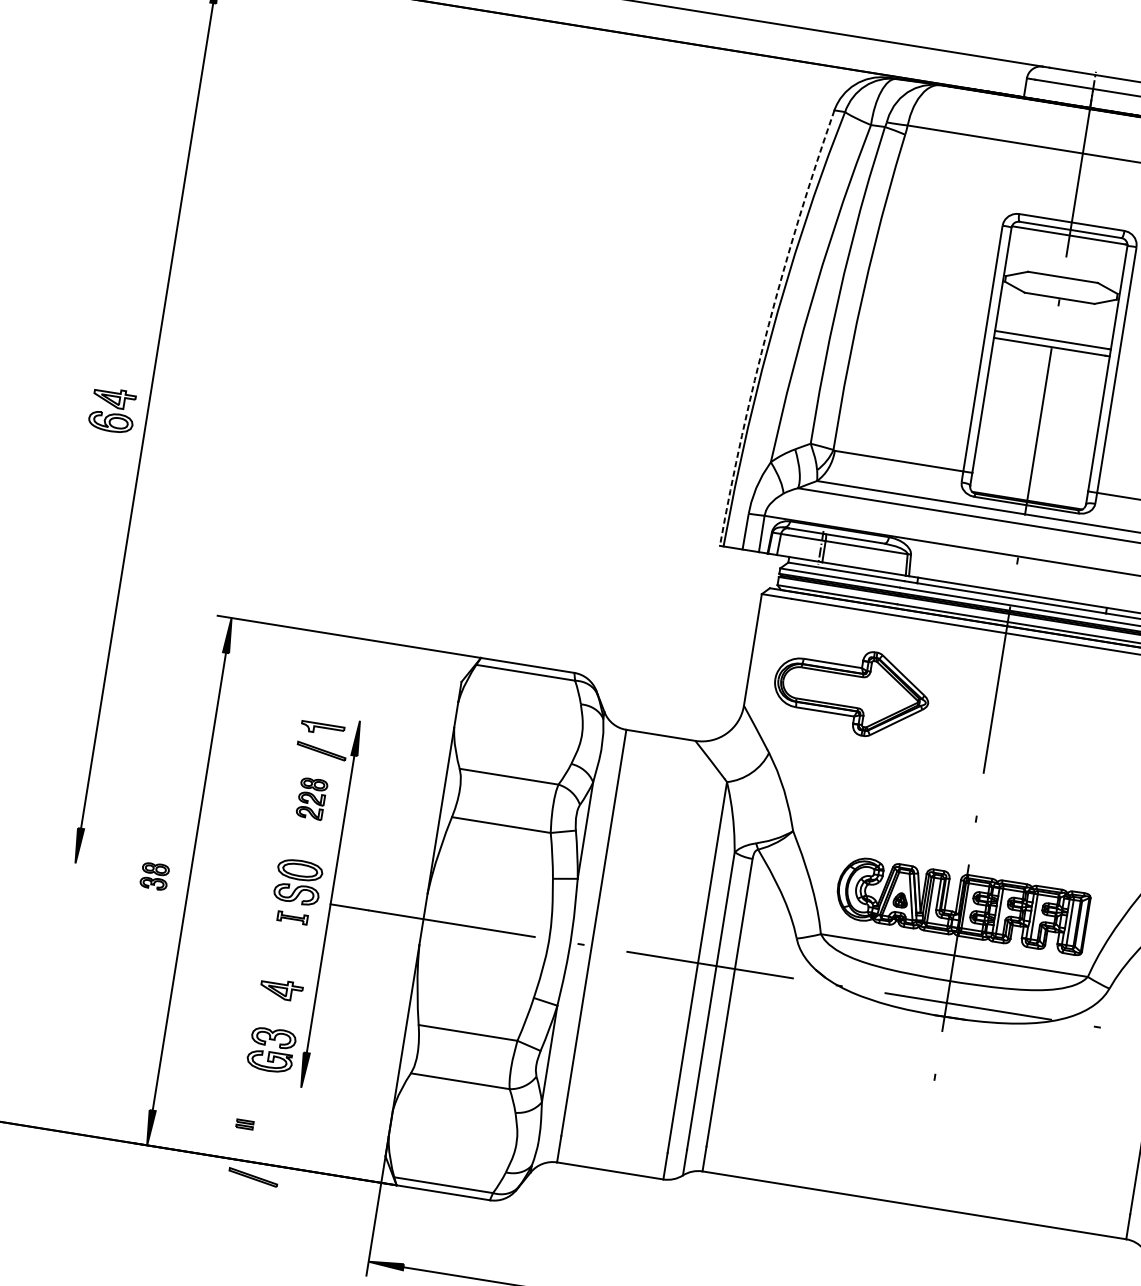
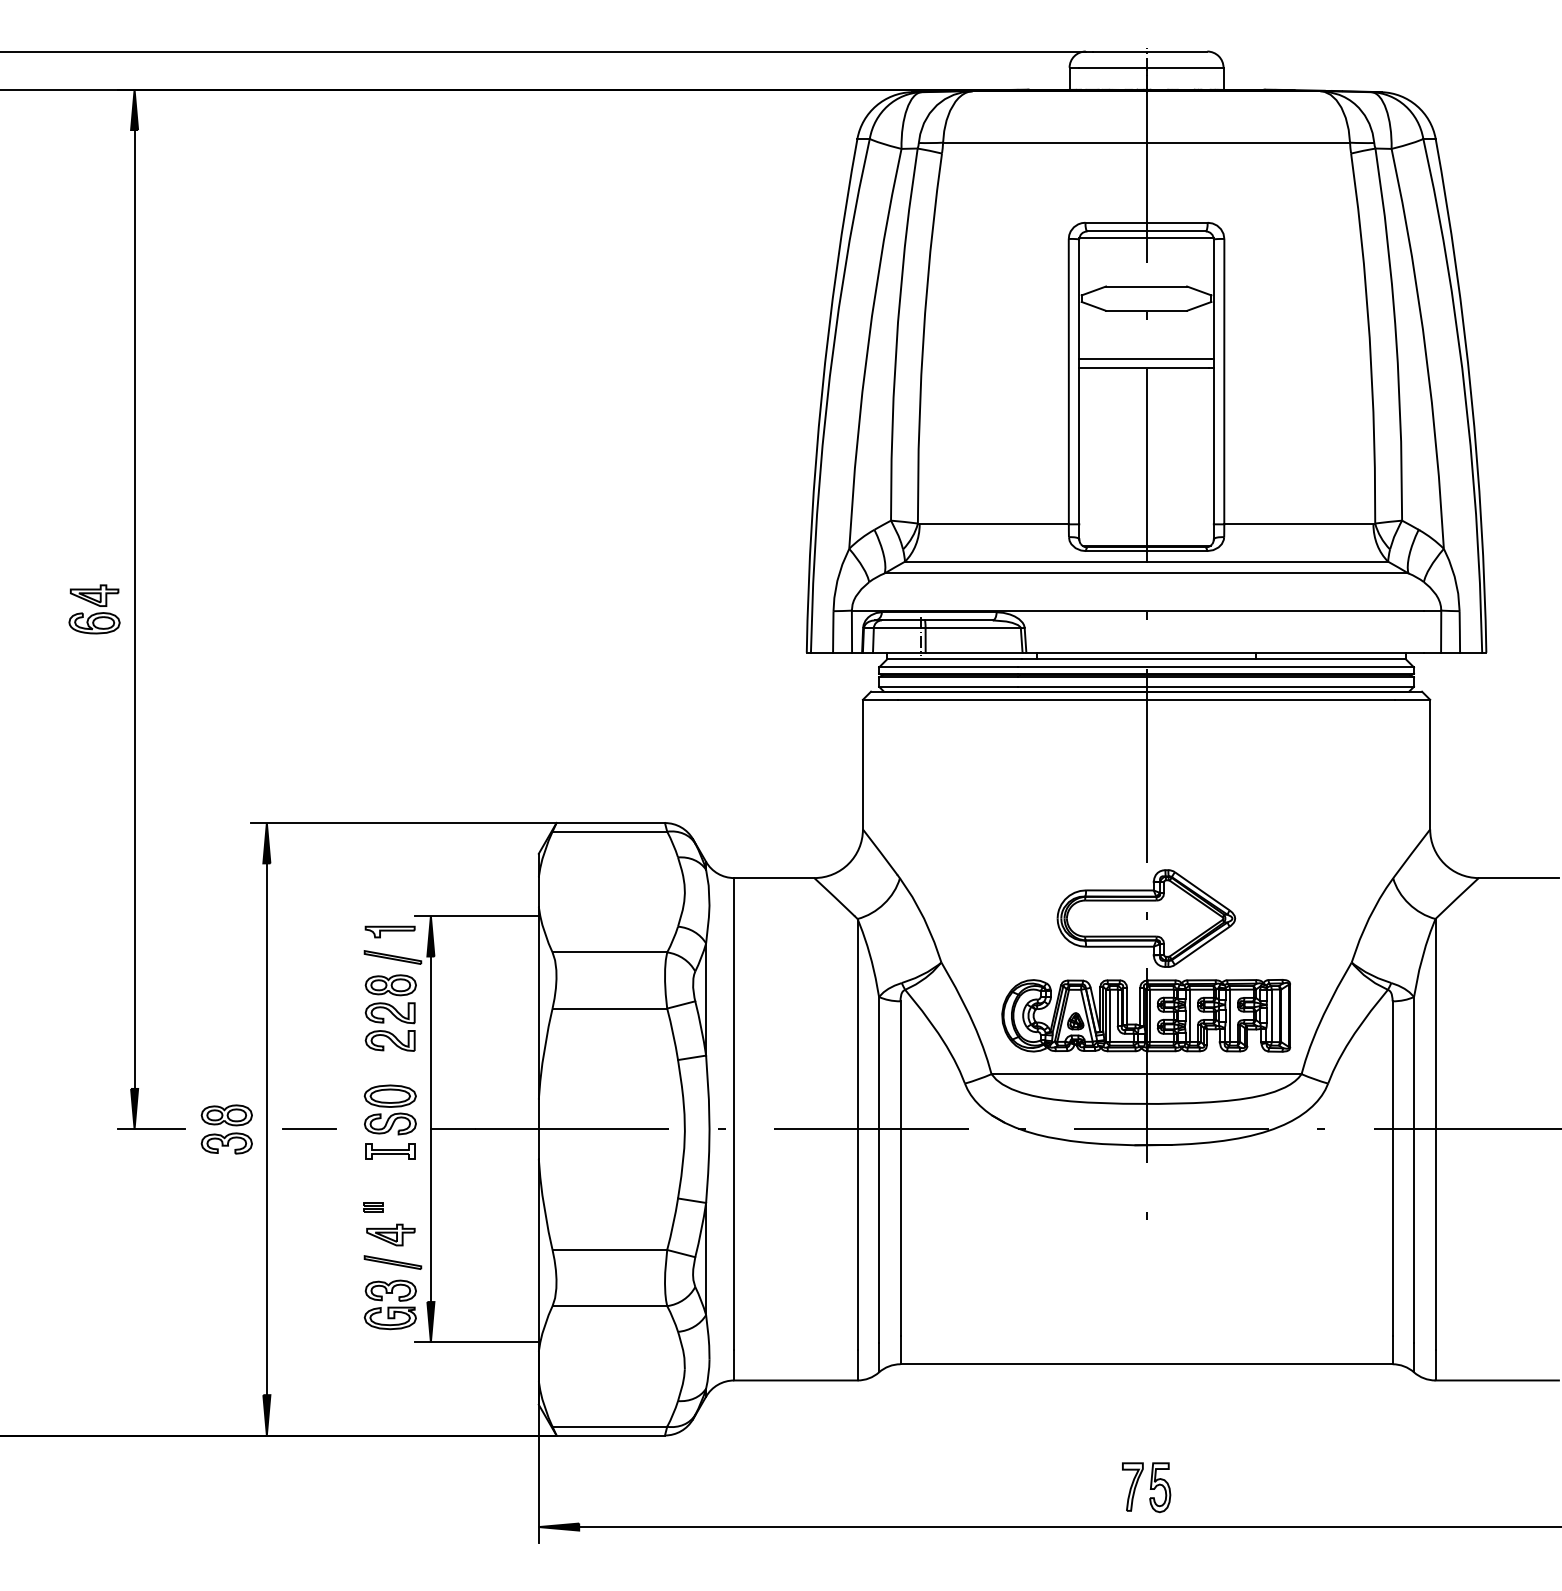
arc: (768, 325) -> (821, 394), dashed -> solid
part: (851, 691) -> (1146, 918), moved
line: (400, 727) -> (477, 916), added
part: (311, 798) -> (390, 1012), size x1.67
line: (90, 865) -> (151, 1129), added
part: (154, 876) -> (226, 1129), size x1.67
line: (226, 887) -> (309, 1129), added
part: (292, 917) -> (390, 1151), size x1.43
line: (341, 1094) -> (477, 1342), added
part: (244, 1124) -> (373, 1207), moved
part: (252, 1177) -> (392, 1262), moved

